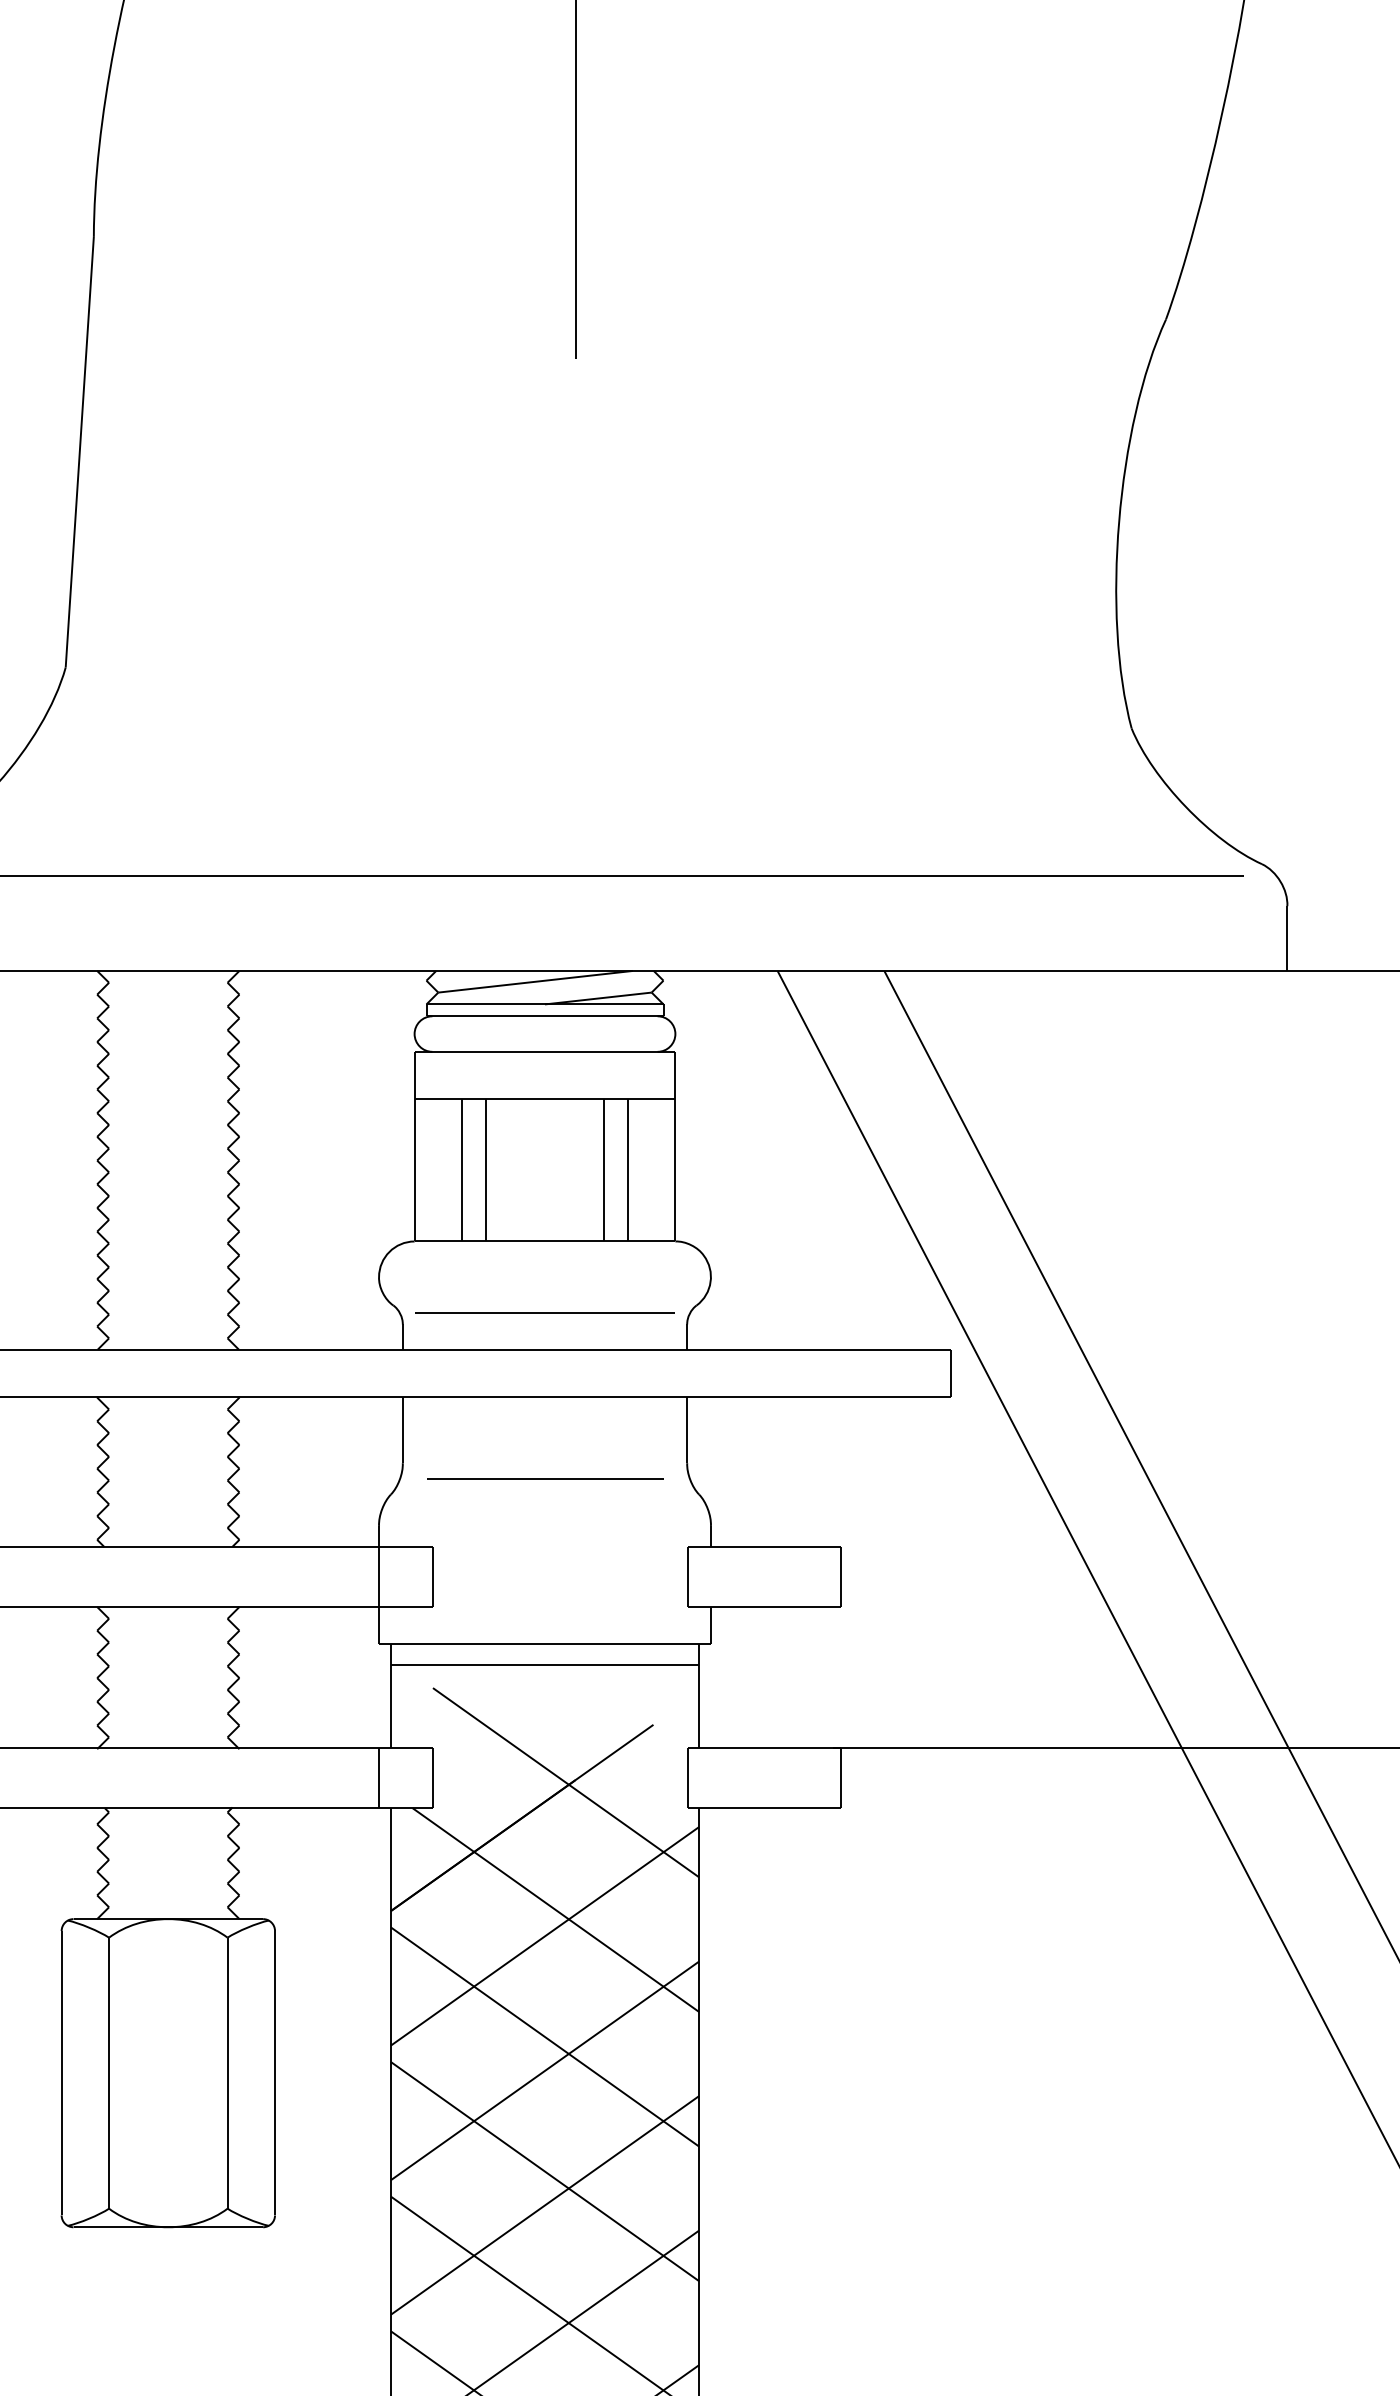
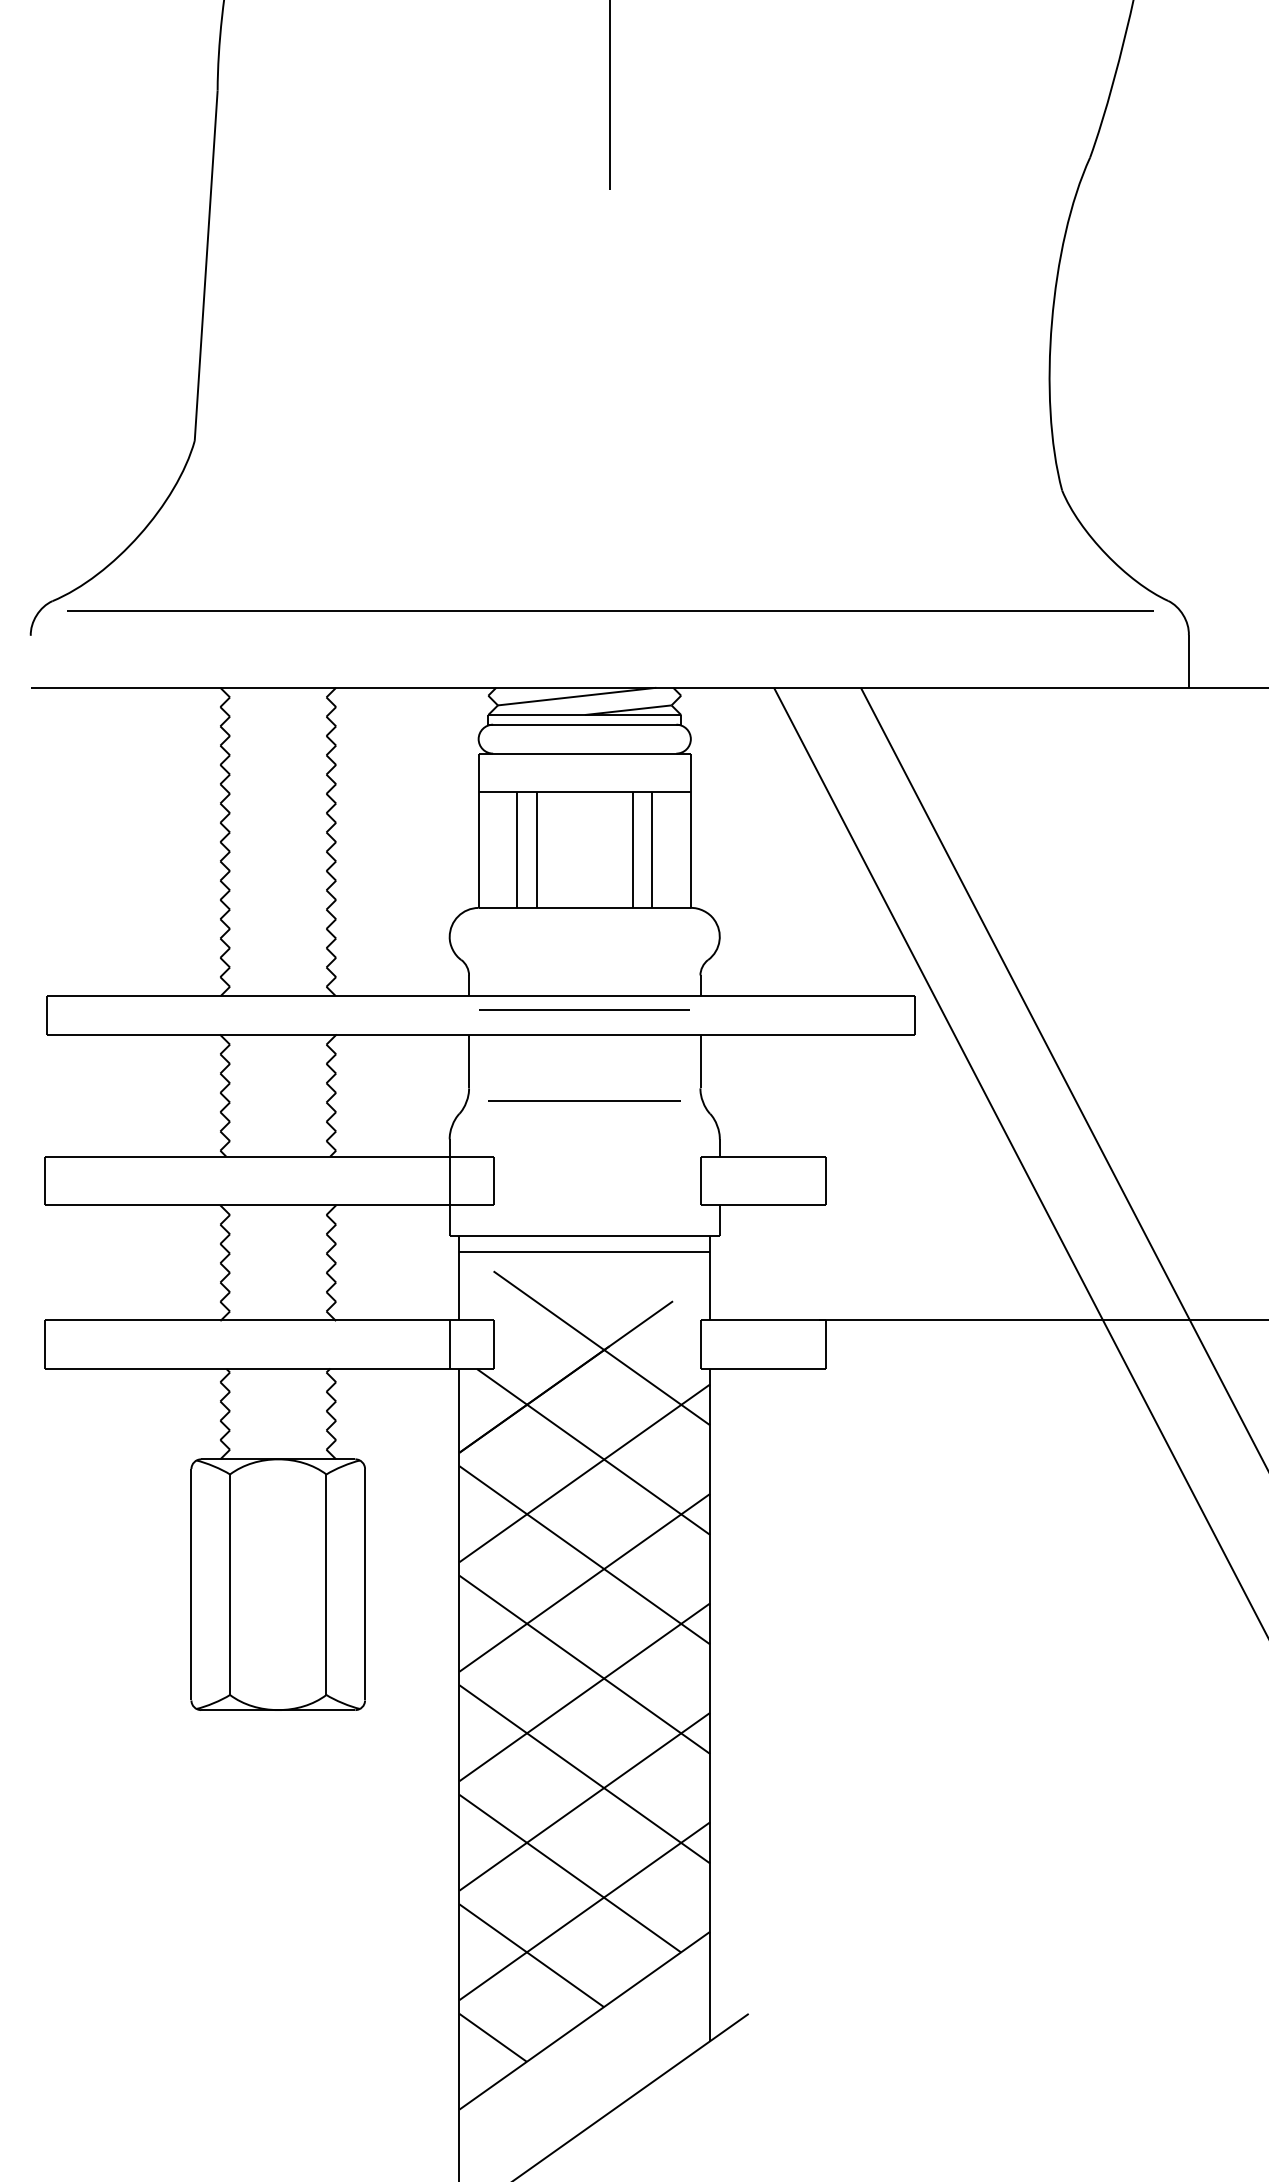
line: (544, 1312) -> (584, 1009), moved

